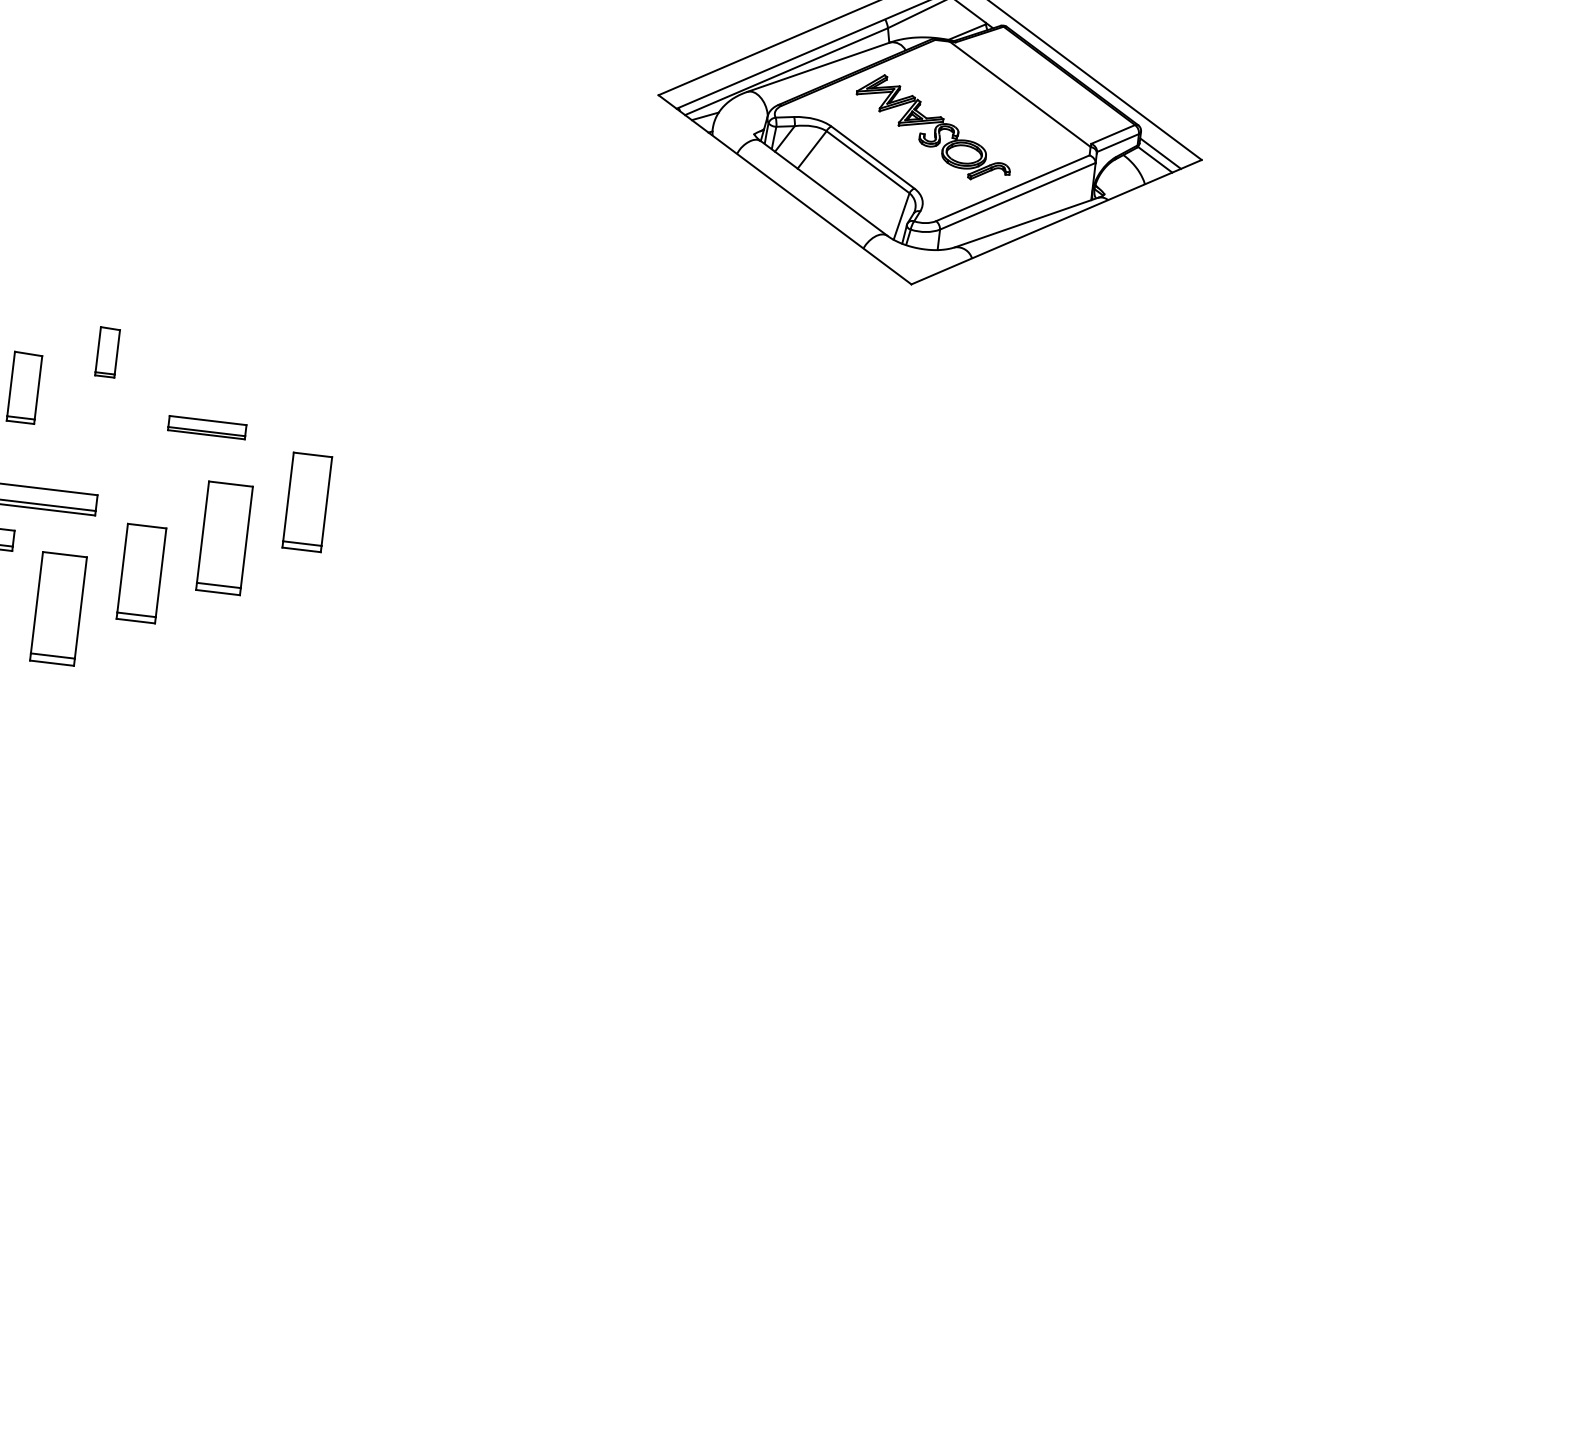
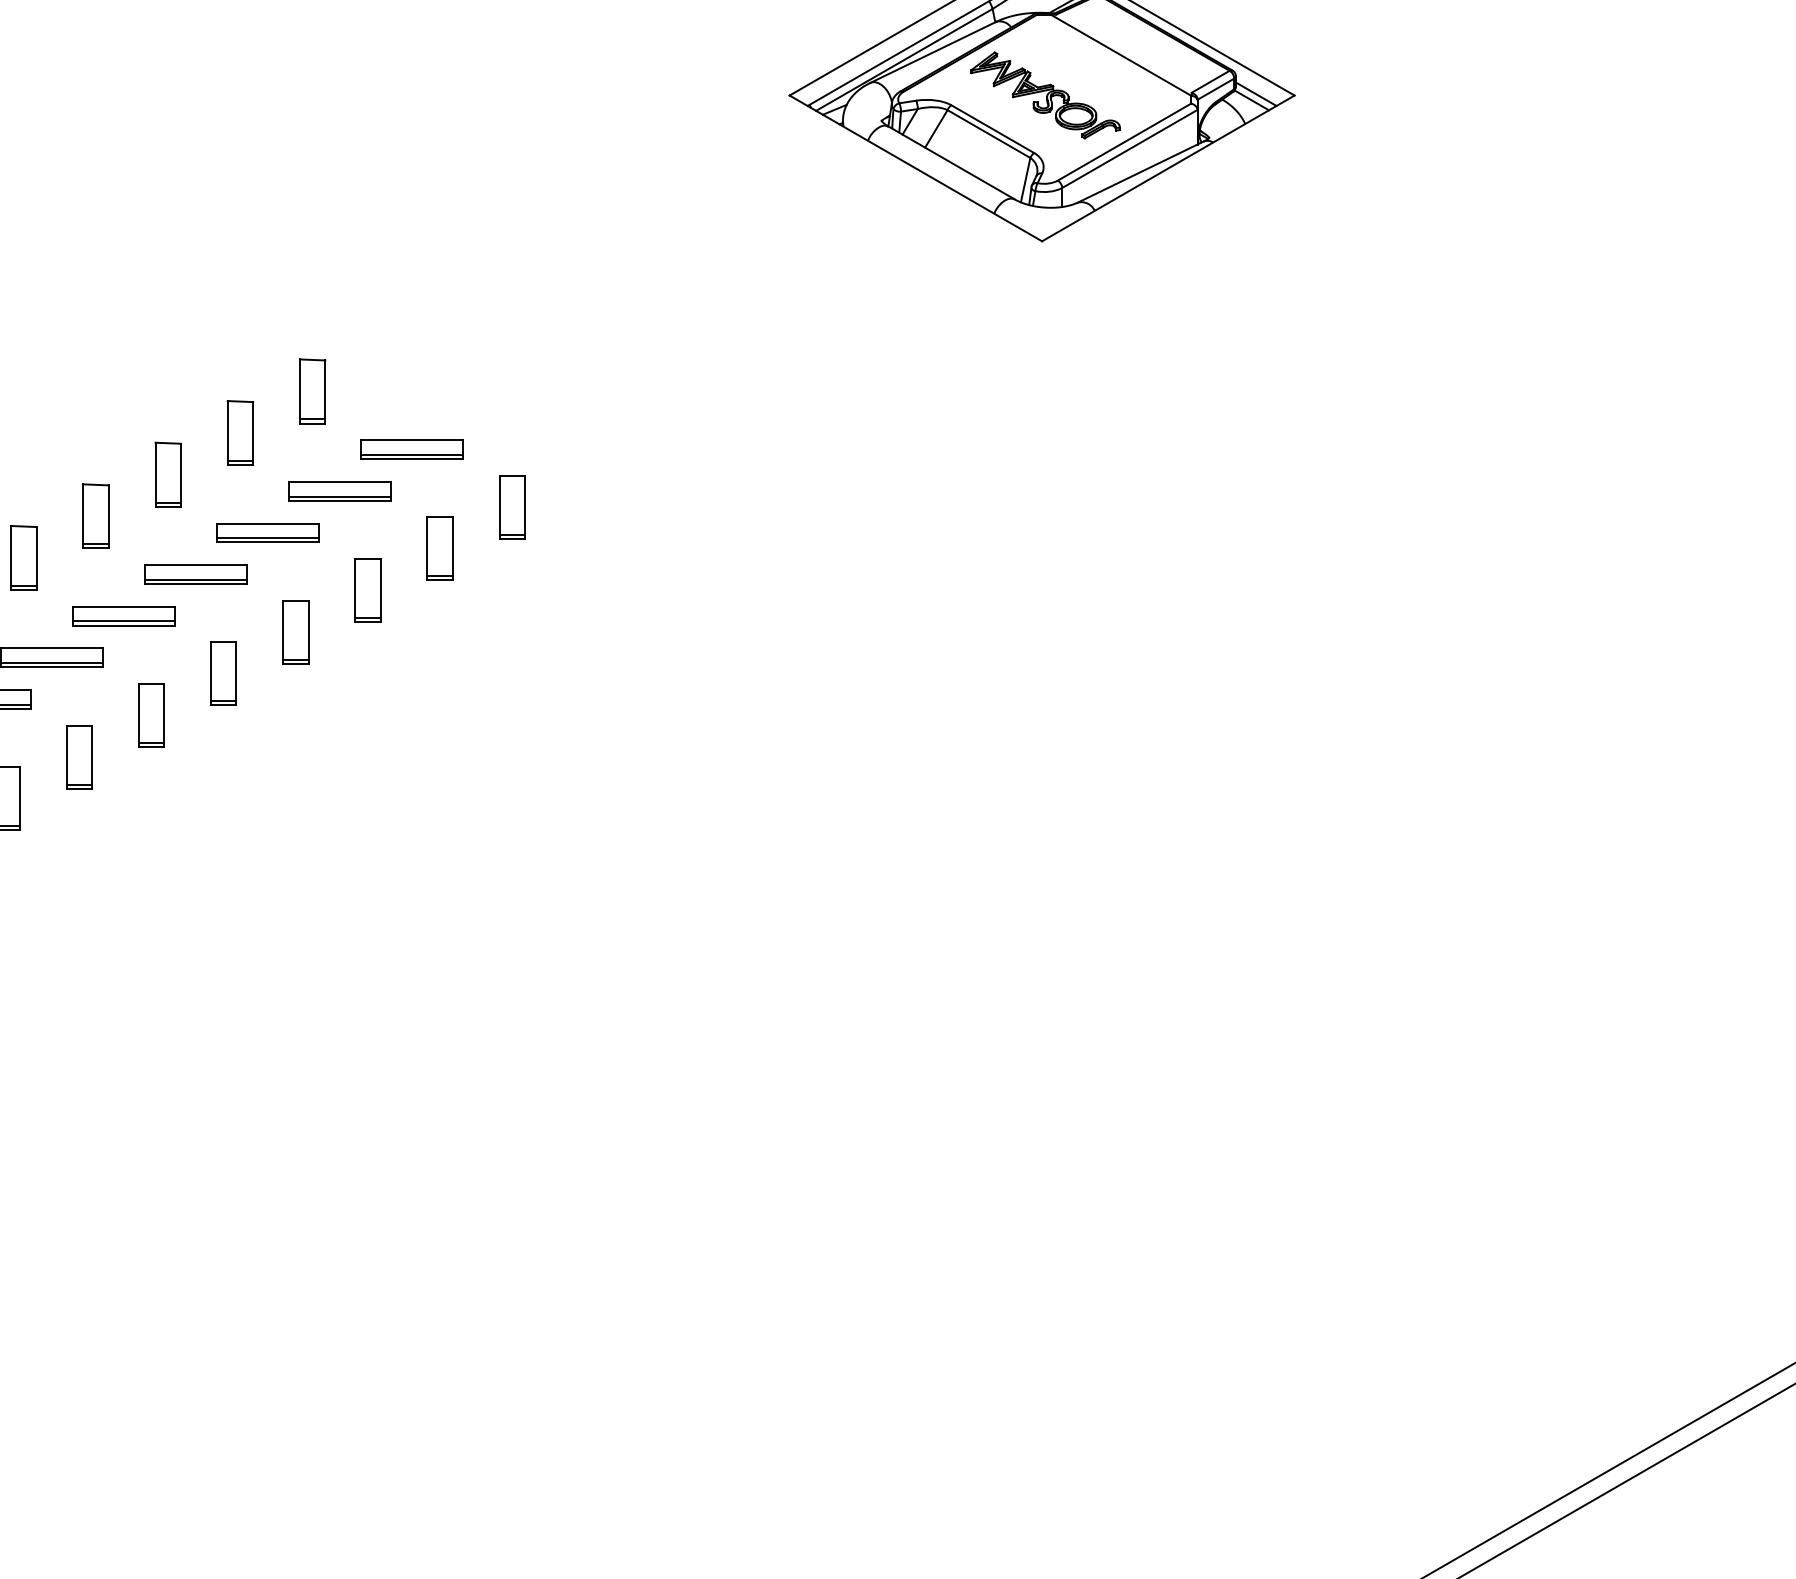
part: (107, 352) -> (312, 391), size x1.43
part: (206, 427) -> (411, 449), size x1.43
part: (123, 463) -> (339, 491), added
part: (307, 502) -> (512, 507), size x0.71
part: (223, 537) -> (439, 548), size x0.62
part: (141, 573) -> (367, 590), size x0.71
part: (58, 609) -> (295, 632), size x0.62

